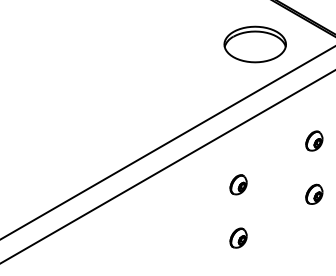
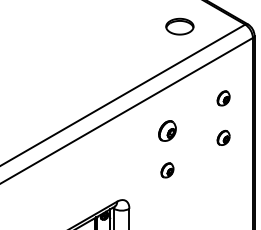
part: (254, 44) -> (179, 26), size x0.6
part: (238, 184) -> (167, 130), size x1.4

